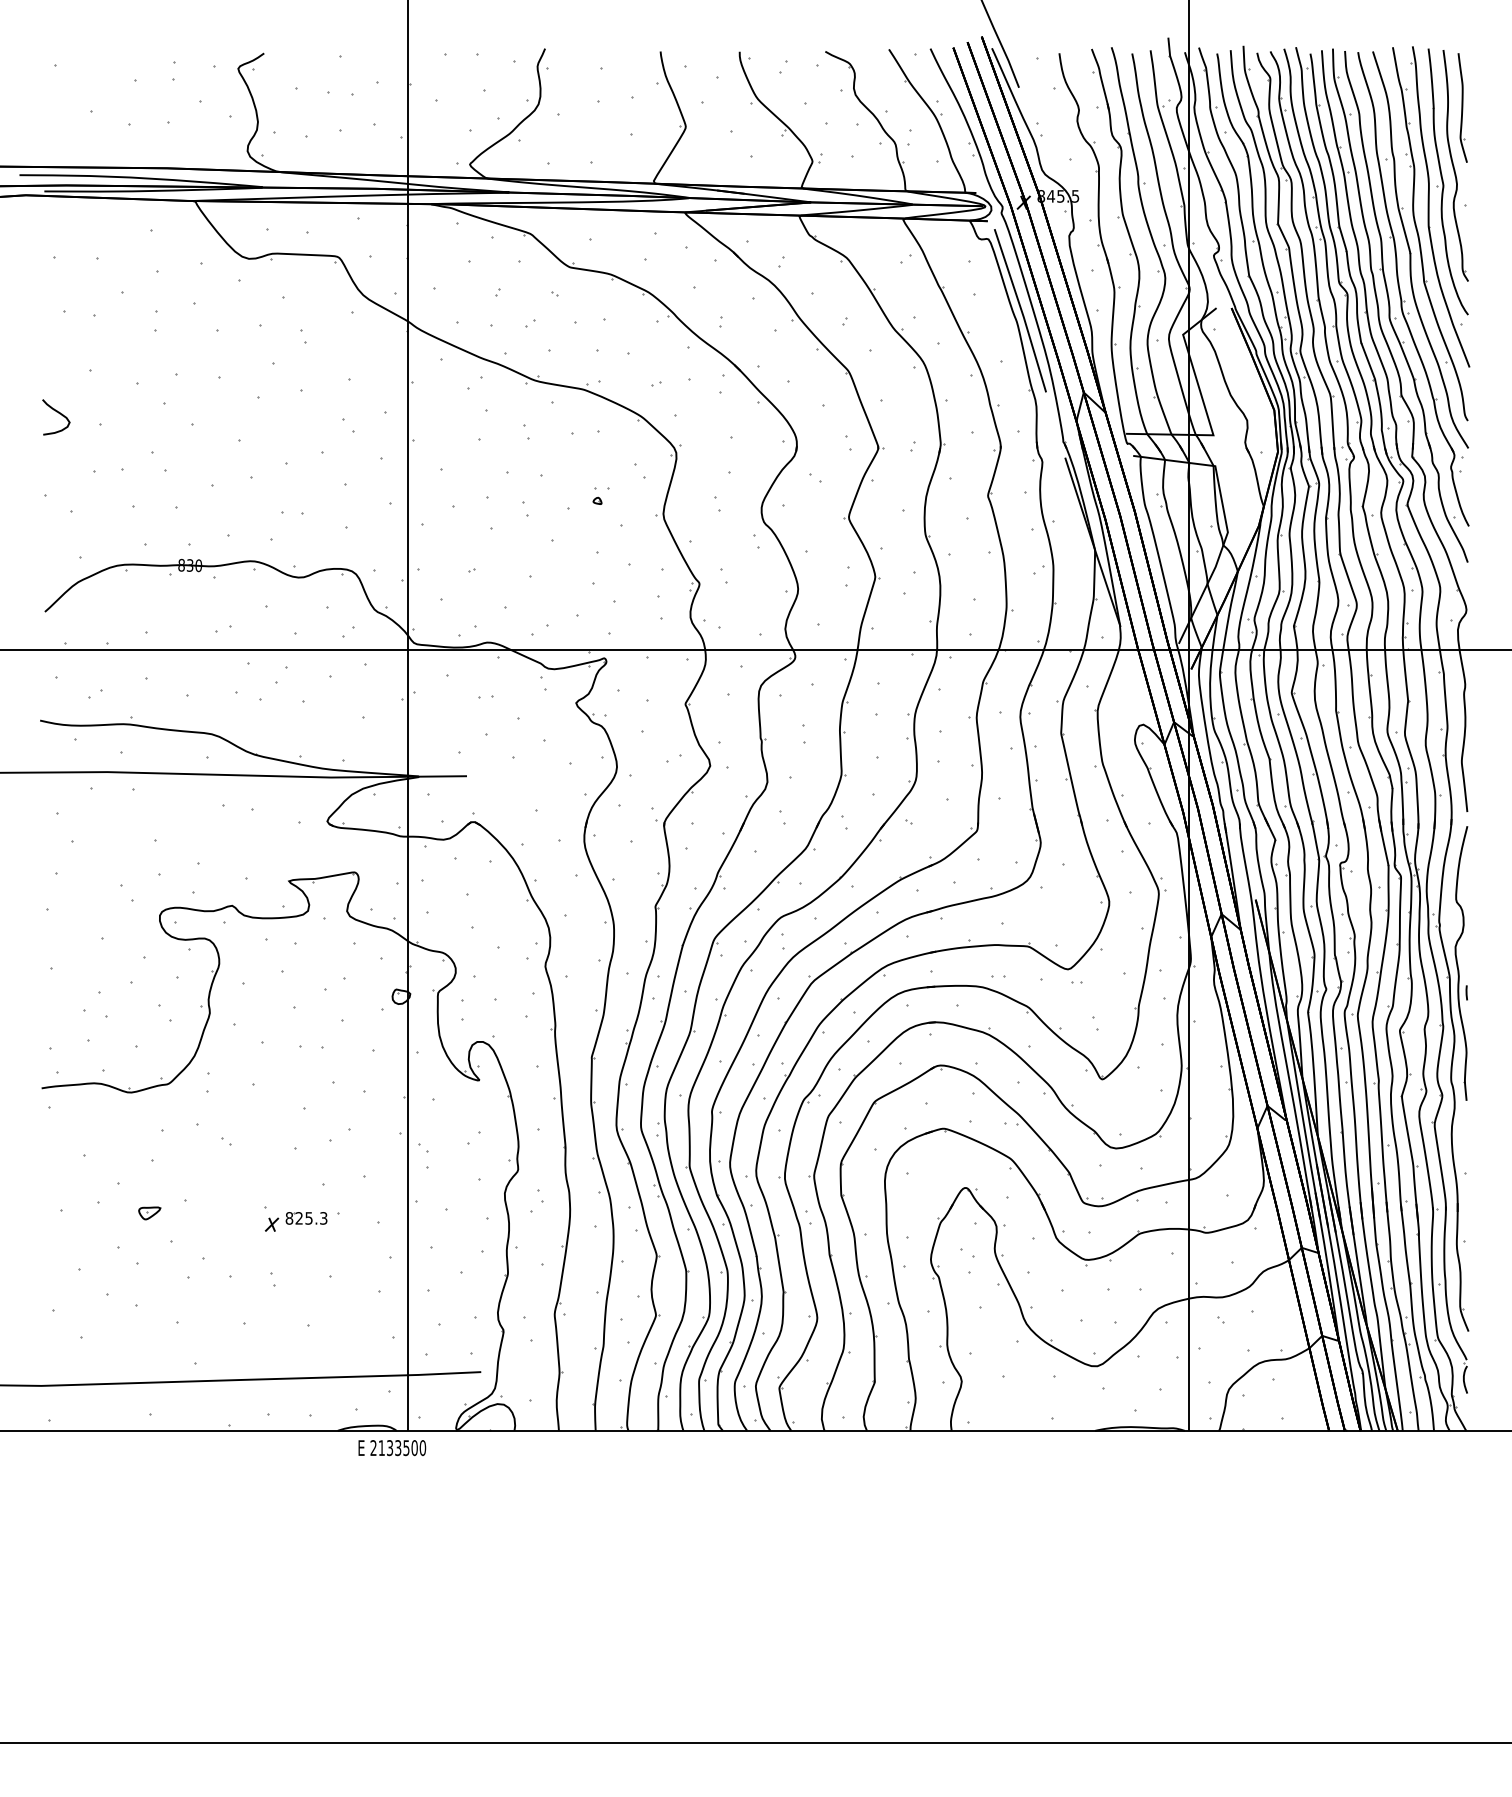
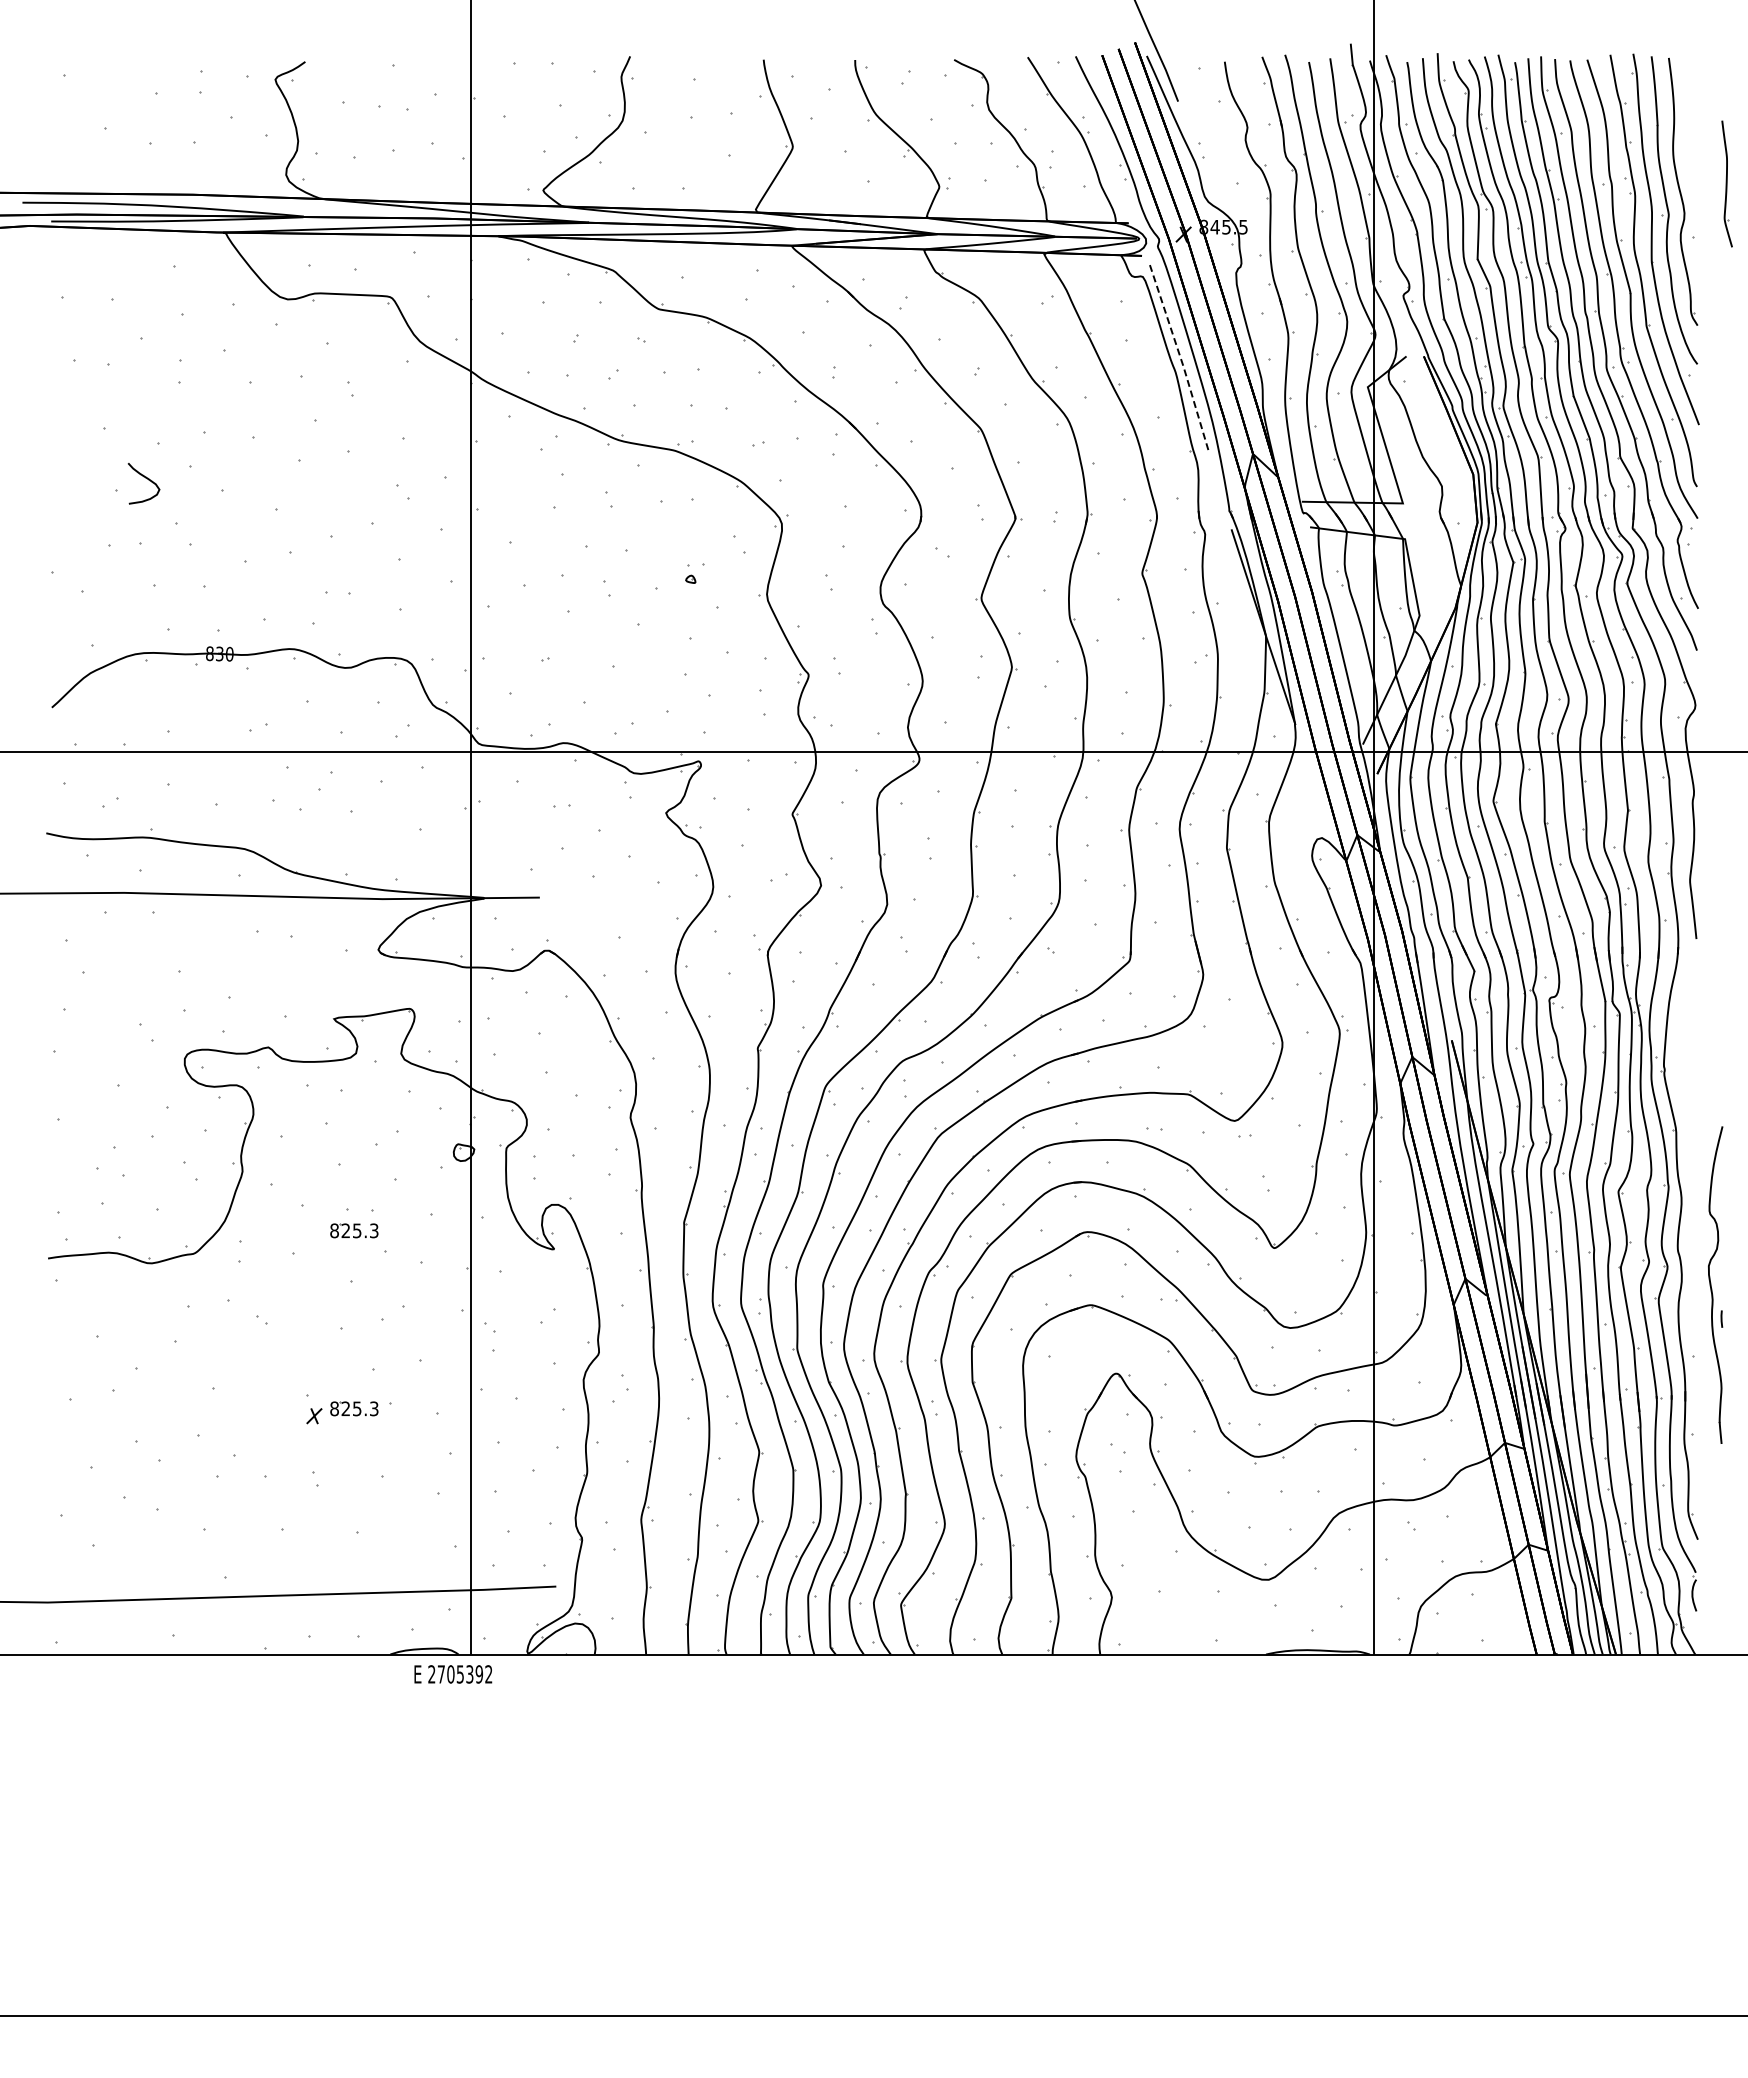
part: (1462, 107) -> (1726, 183), moved
line: (1021, 310) -> (1181, 359), solid -> dashed
curve: (57, 412) -> (145, 478), moved
part: (1461, 962) -> (1715, 1284), moved
part: (306, 1064) -> (354, 1230), added
part: (149, 1212) -> (172, 1402), removed
text: (402, 1448) -> (465, 1674), 2133500 -> 2705392

